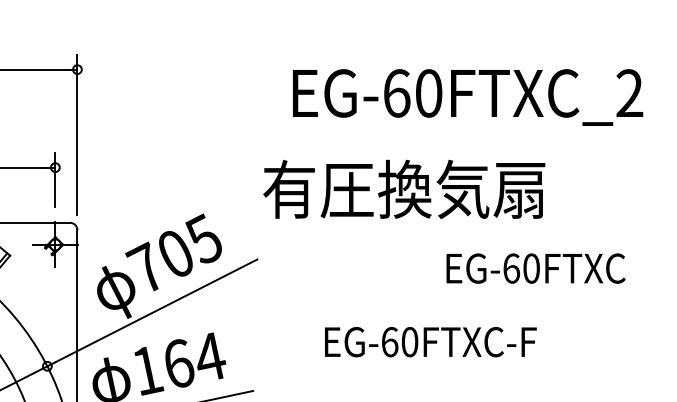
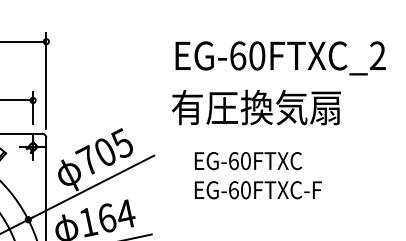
text: (404, 189) -> (256, 107), moved
text: (535, 269) -> (248, 161), moved
text: (429, 342) -> (257, 190), moved

